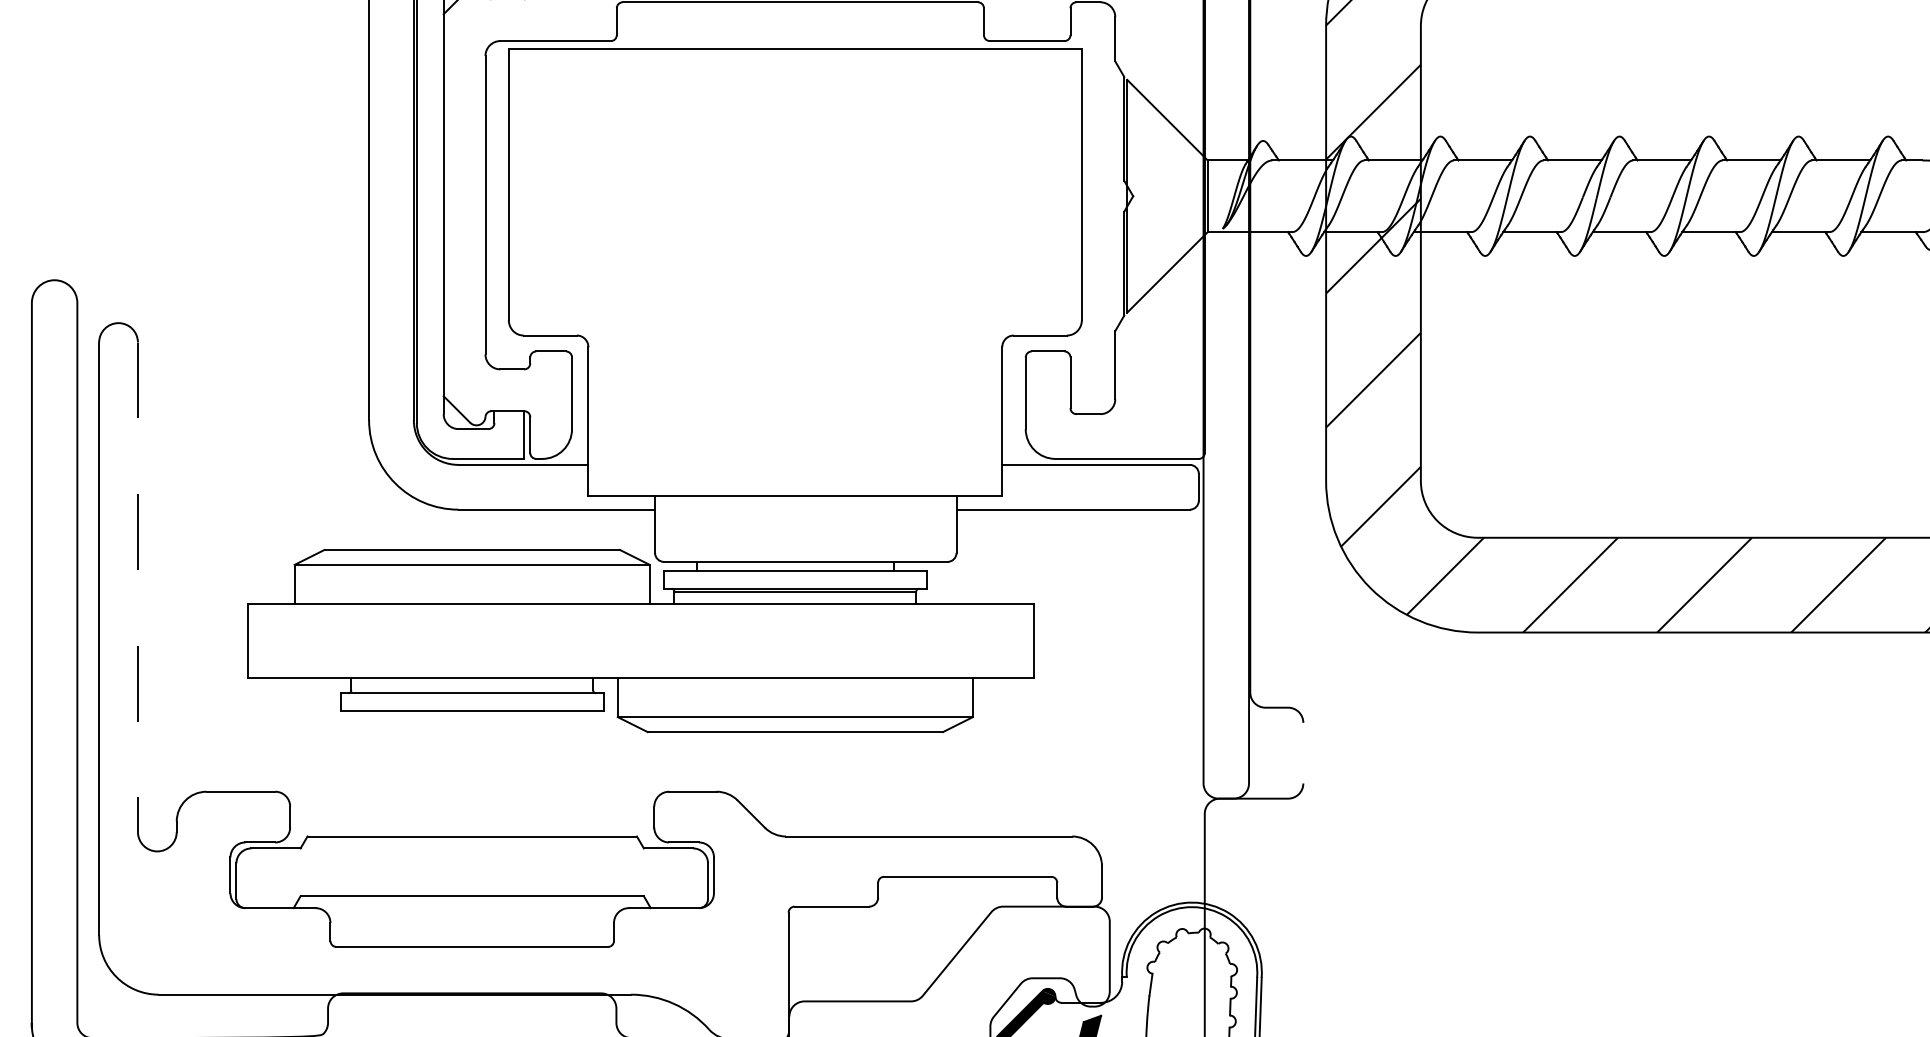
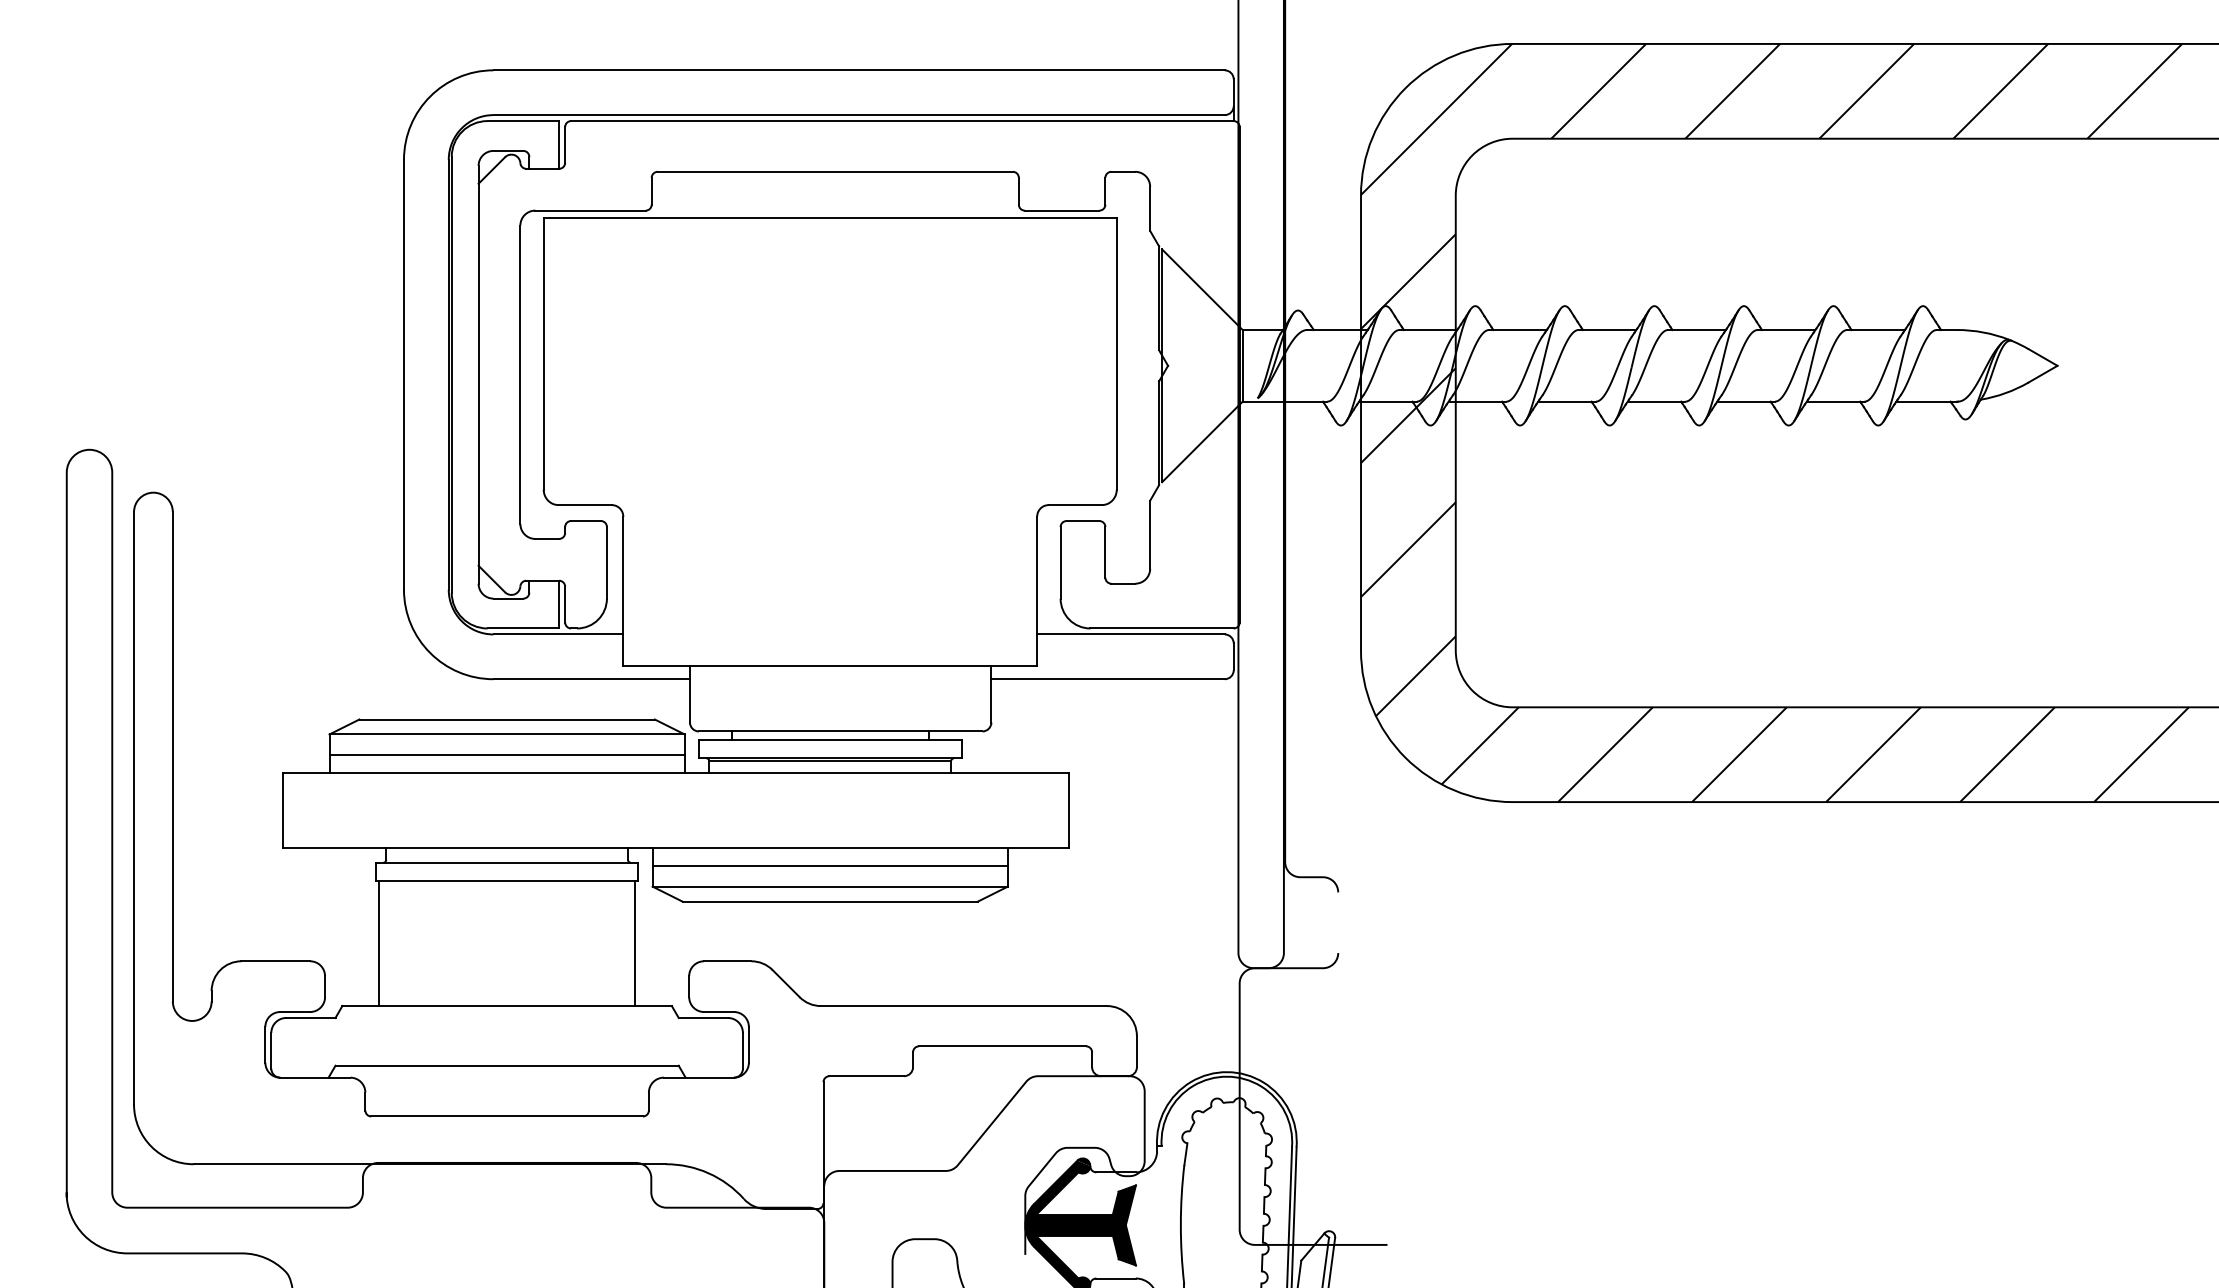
line: (471, 585) -> (506, 755), added
line: (137, 586) -> (172, 756), dashed -> solid
line: (794, 695) -> (829, 865), added
line: (343, 773) -> (378, 943), added
line: (600, 773) -> (635, 943), added

